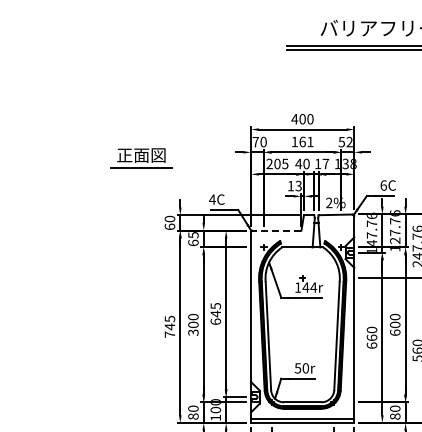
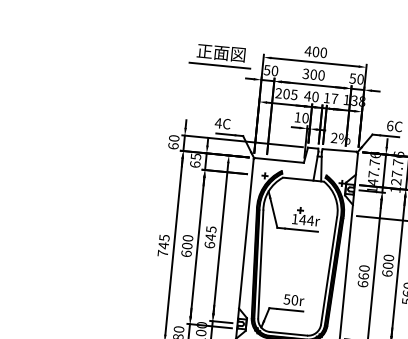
text: (302, 141) -> (313, 74), 161 -> 300
text: (255, 142) -> (266, 70), 70 -> 50
text: (349, 142) -> (360, 79), 52 -> 50
part: (141, 158) -> (221, 56), moved
text: (298, 186) -> (305, 118), 13 -> 10
line: (276, 230) -> (279, 160), dashed -> solid
text: (193, 332) -> (186, 253), 300 -> 600

